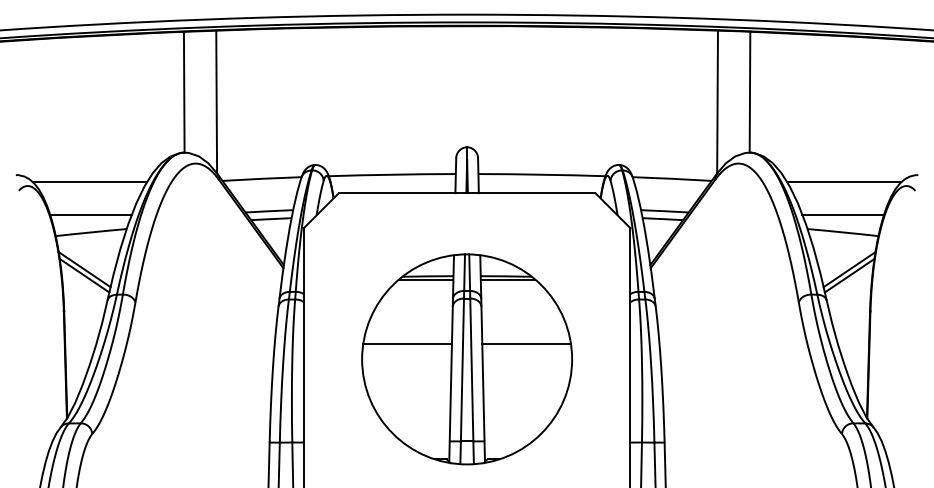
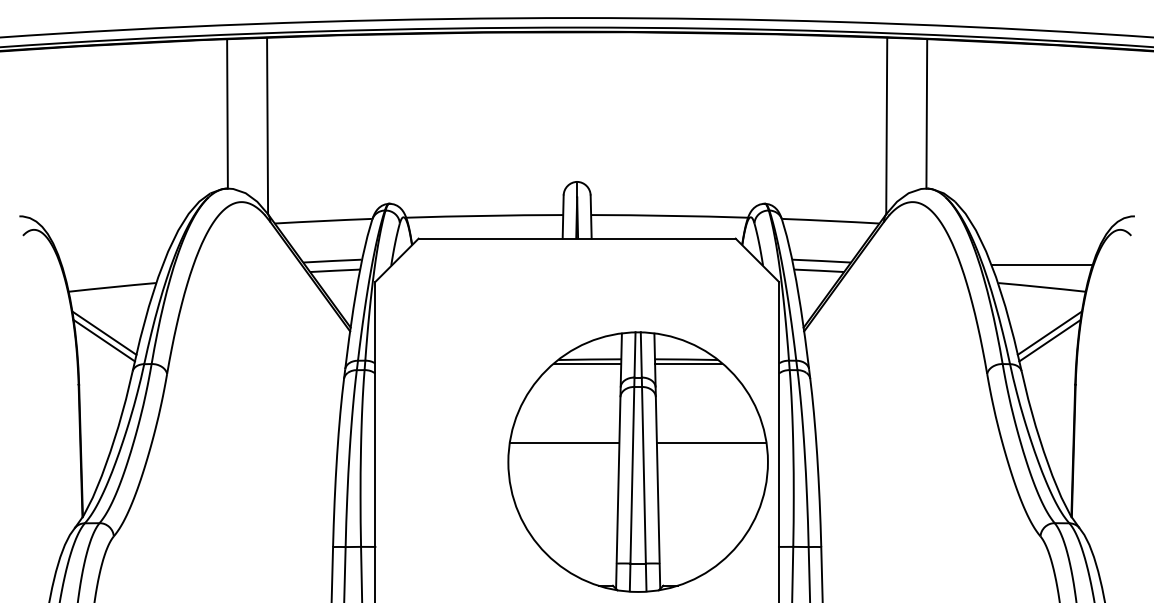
line: (89, 182) -> (110, 225), removed
line: (843, 182) -> (1042, 225), removed
line: (90, 214) -> (111, 265), removed
part: (466, 358) -> (637, 461), moved

